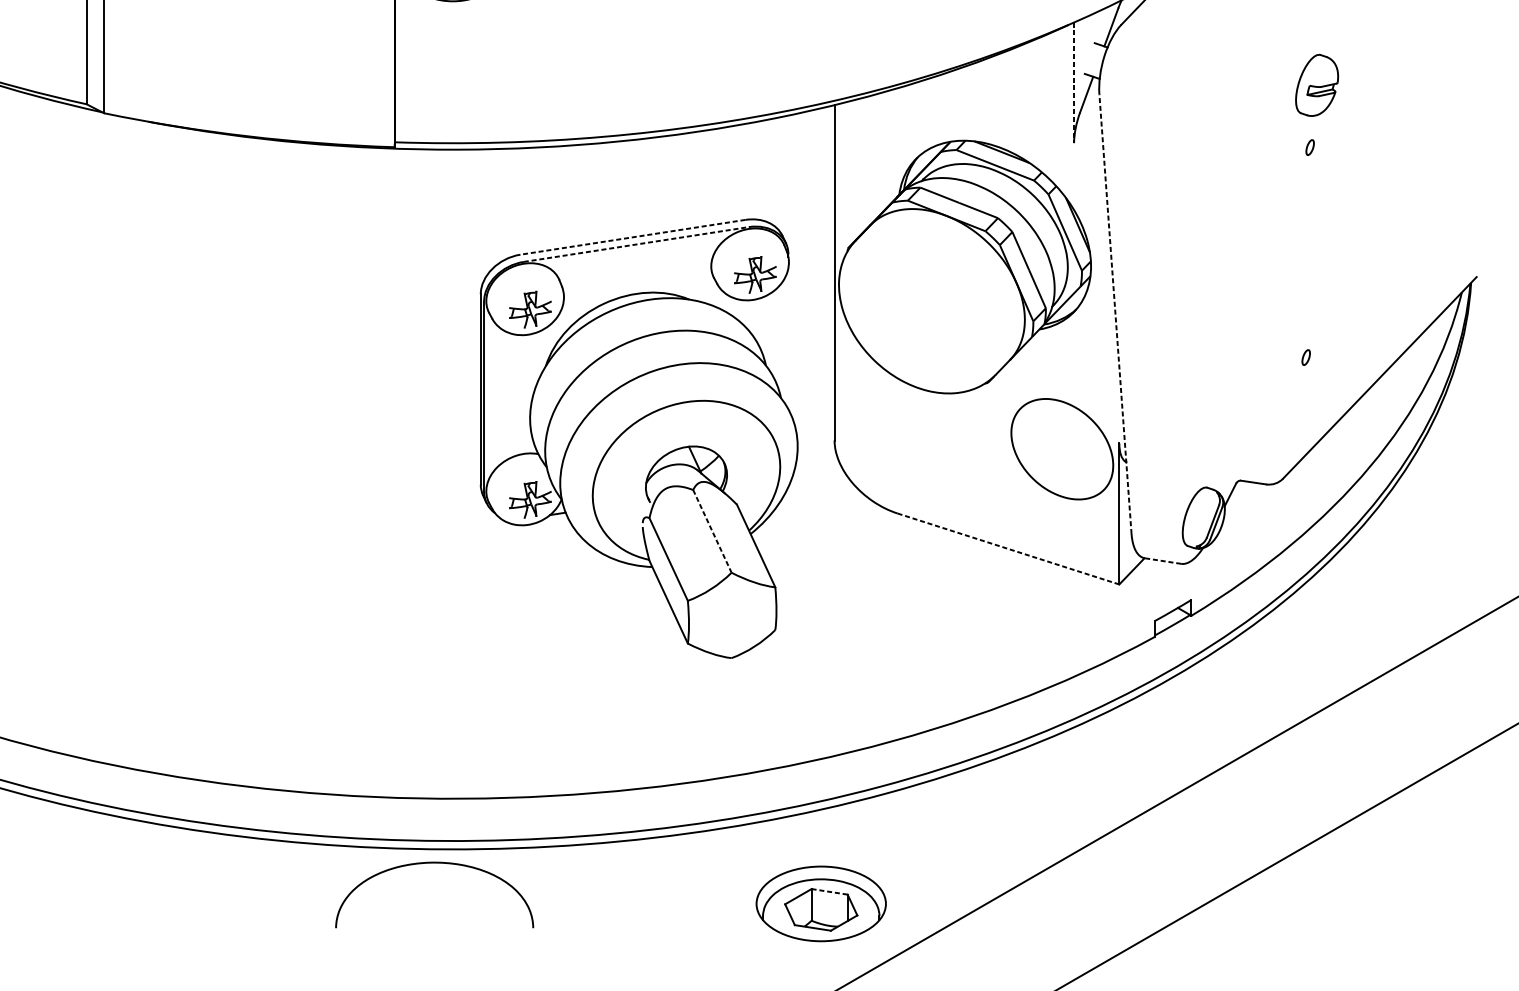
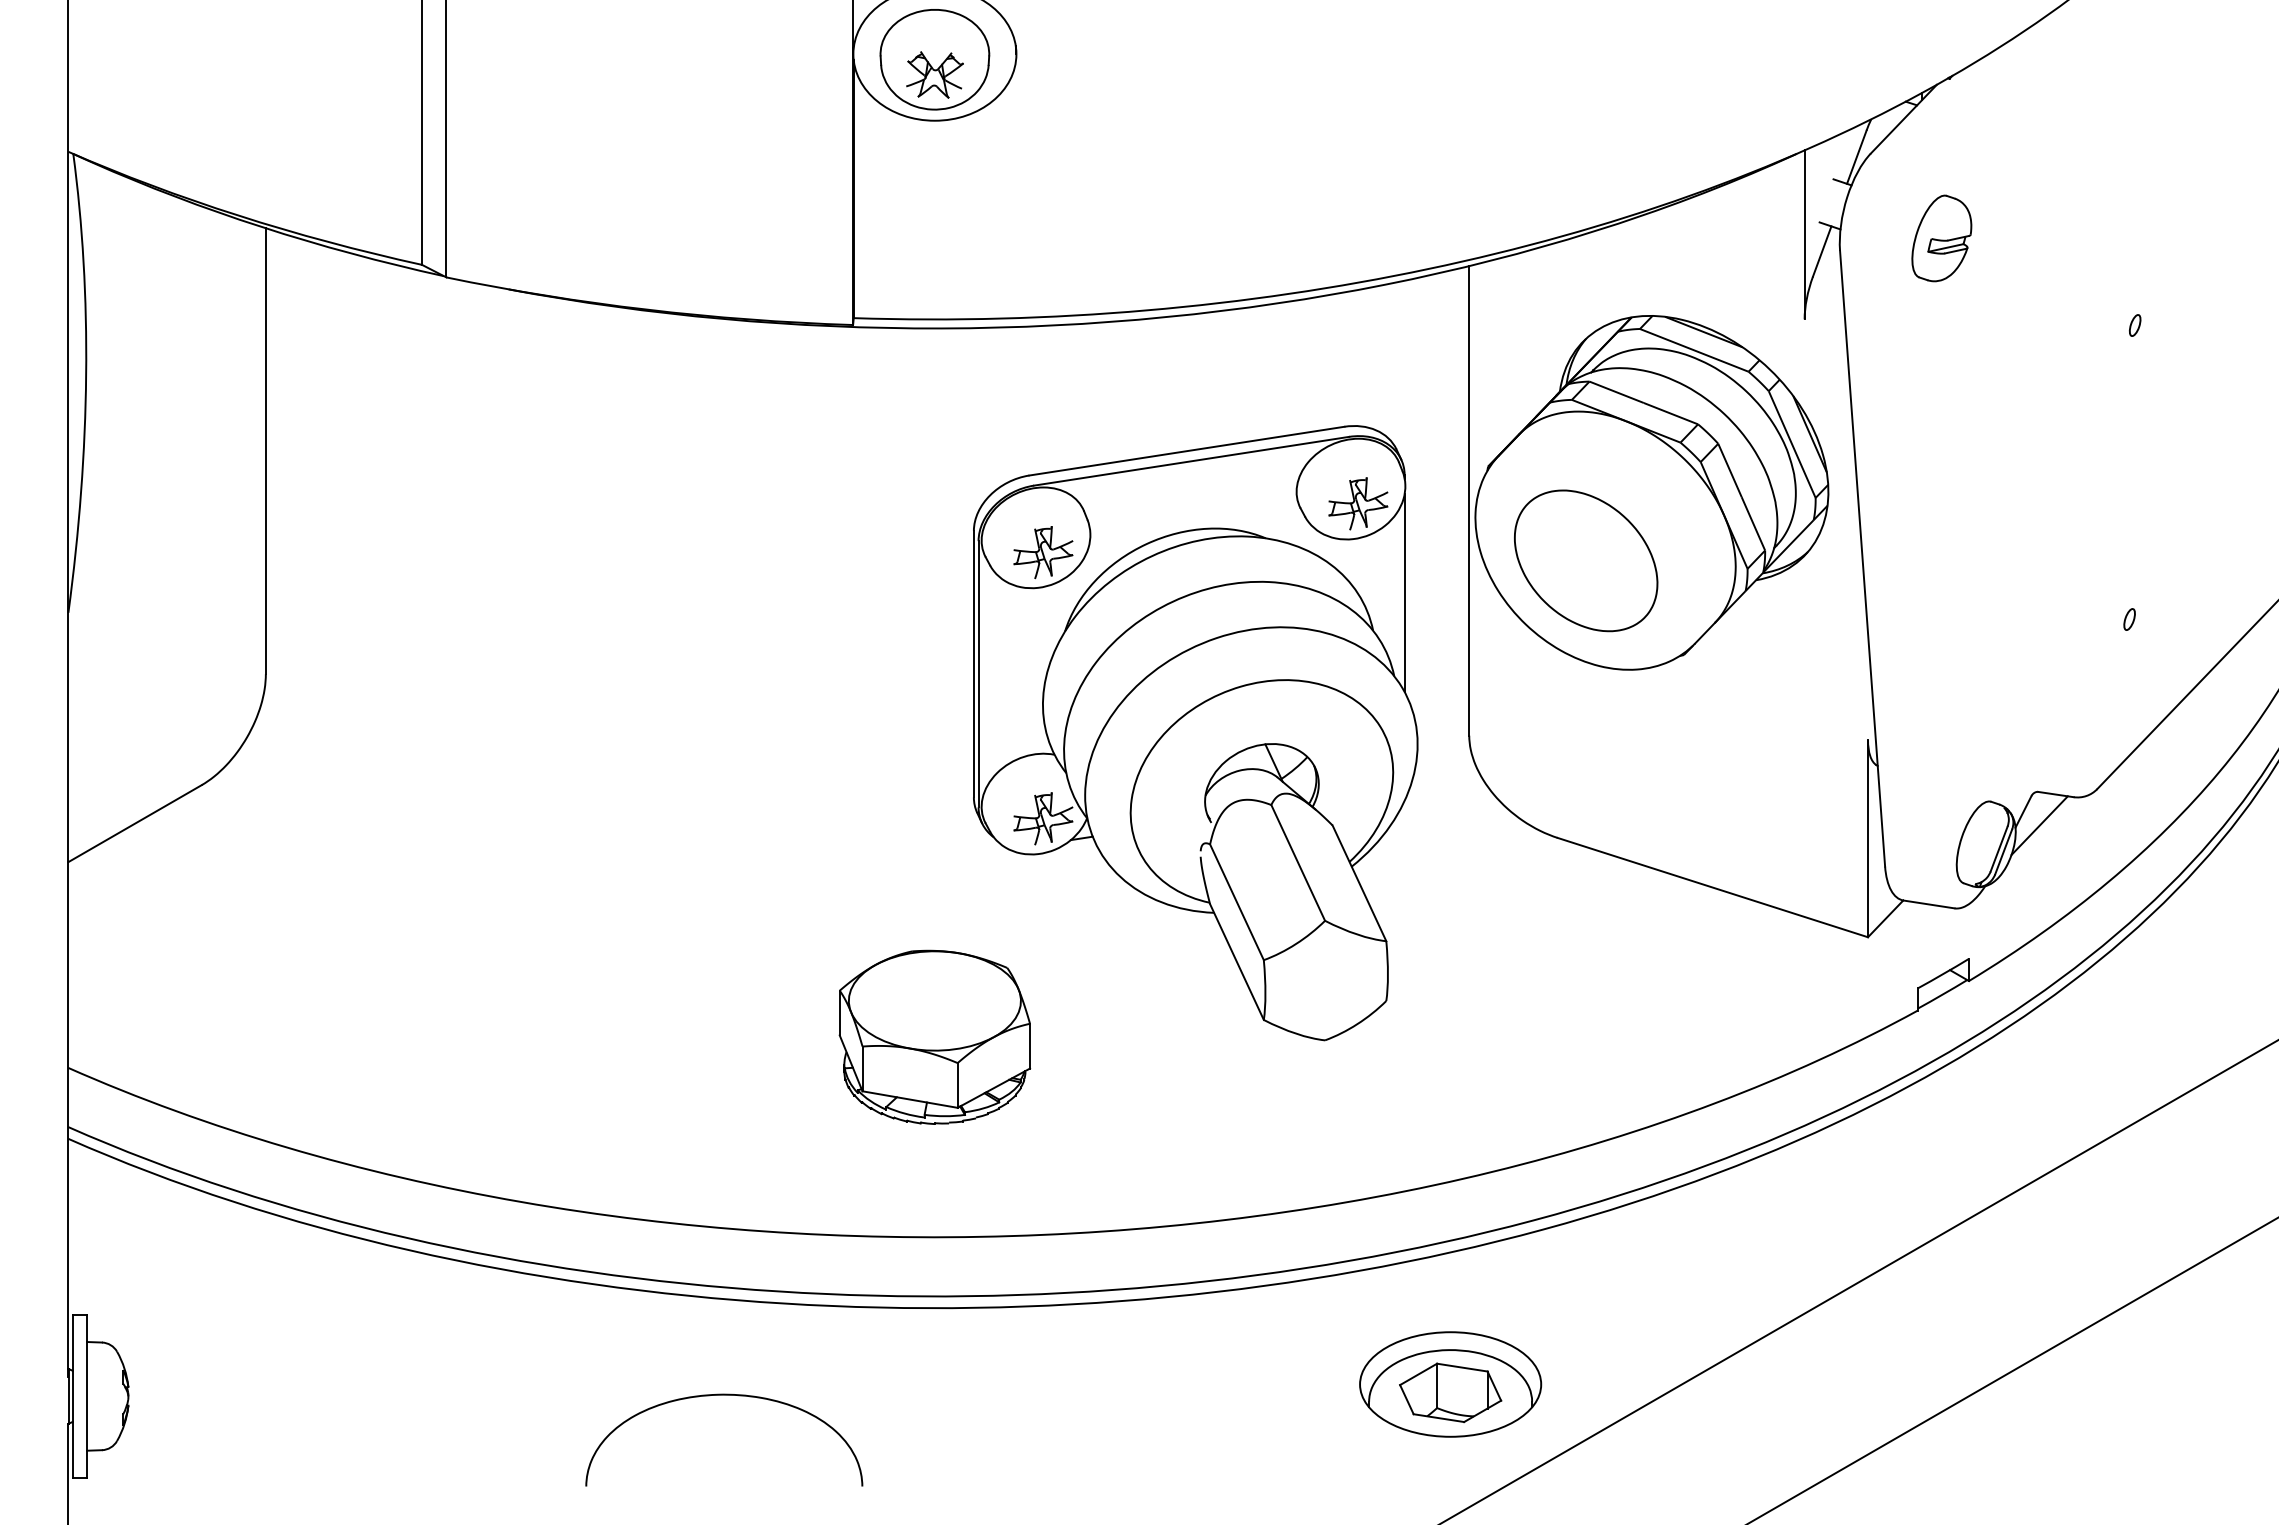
line: (1074, 83) -> (1804, 235), dashed -> solid
part: (1316, 85) -> (1941, 238), moved
line: (632, 237) -> (1186, 451), dashed -> solid
line: (636, 244) -> (1192, 461), dashed -> solid
line: (1115, 313) -> (1862, 558), dashed -> solid
line: (788, 338) -> (1404, 593), added
part: (1062, 448) -> (1586, 560), moved
line: (1241, 504) -> (2039, 825), added
line: (712, 531) -> (1298, 862), dashed -> solid
line: (1008, 548) -> (1712, 887), dashed -> solid
line: (1163, 561) -> (1929, 904), dashed -> solid
part: (452, 655) -> (934, 1036), added
curve: (434, 863) -> (724, 1395), moved
line: (829, 891) -> (1462, 1367), dashed -> solid

